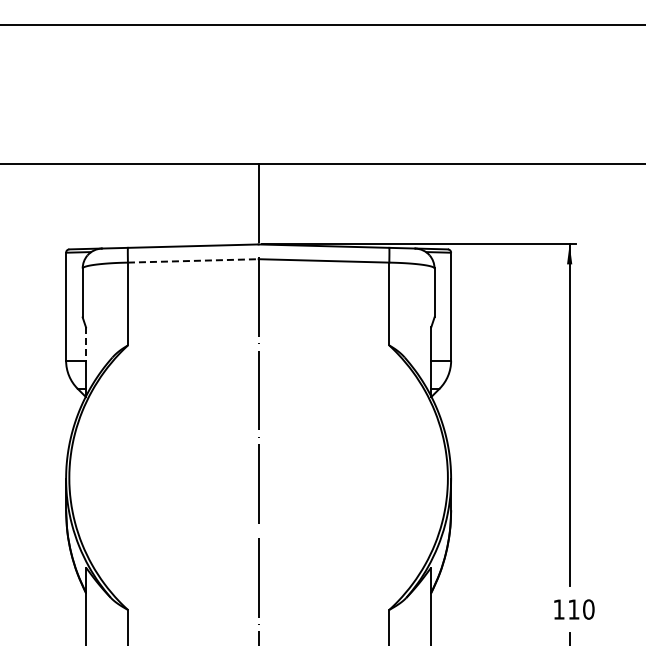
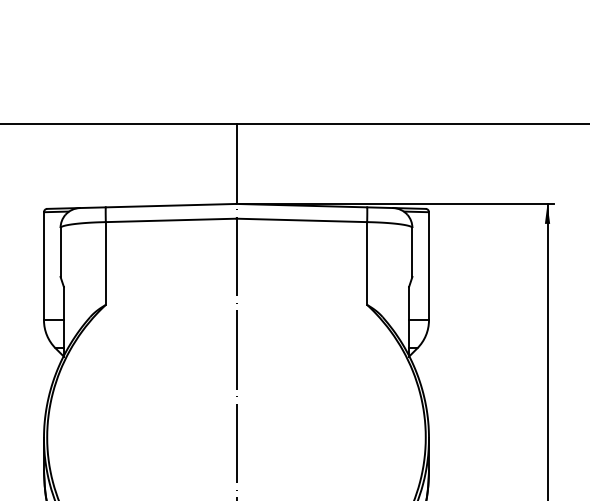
line: (193, 260) -> (171, 220), dashed -> solid
line: (86, 344) -> (64, 304), dashed -> solid

